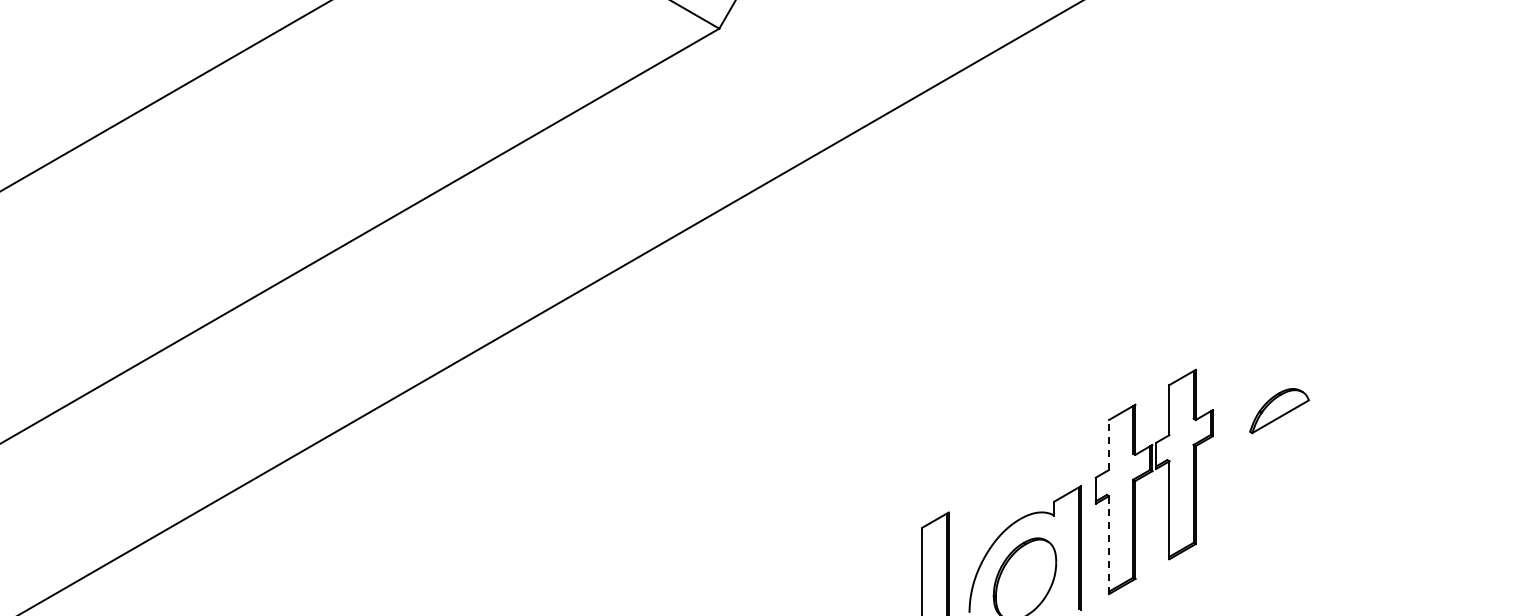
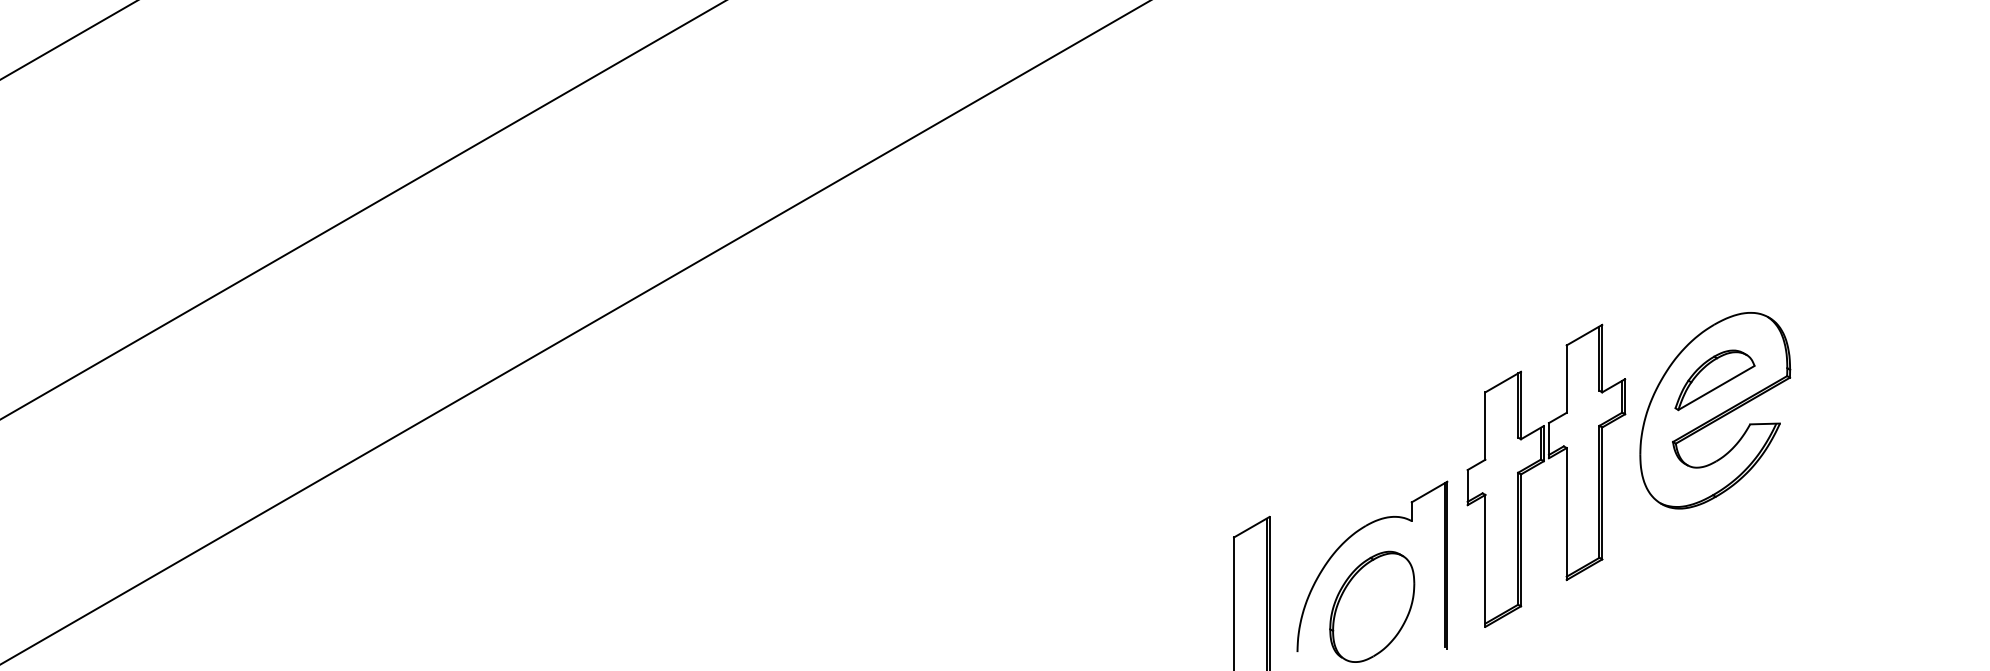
part: (1279, 433) -> (1715, 410), added
line: (1109, 444) -> (1486, 425), dashed -> solid
line: (1109, 545) -> (1486, 561), dashed -> solid

